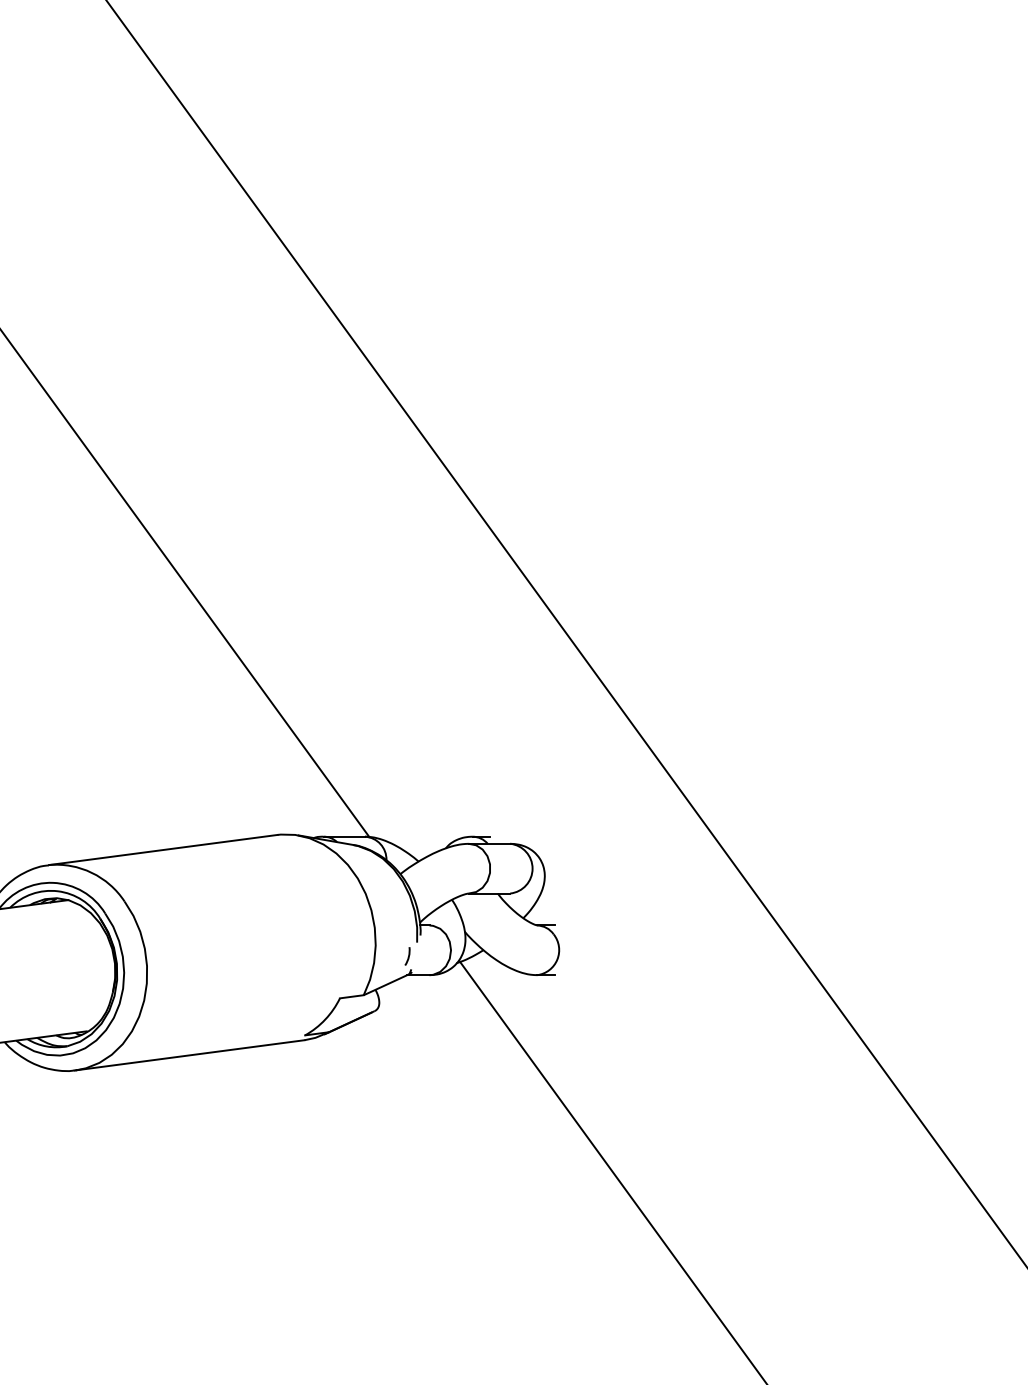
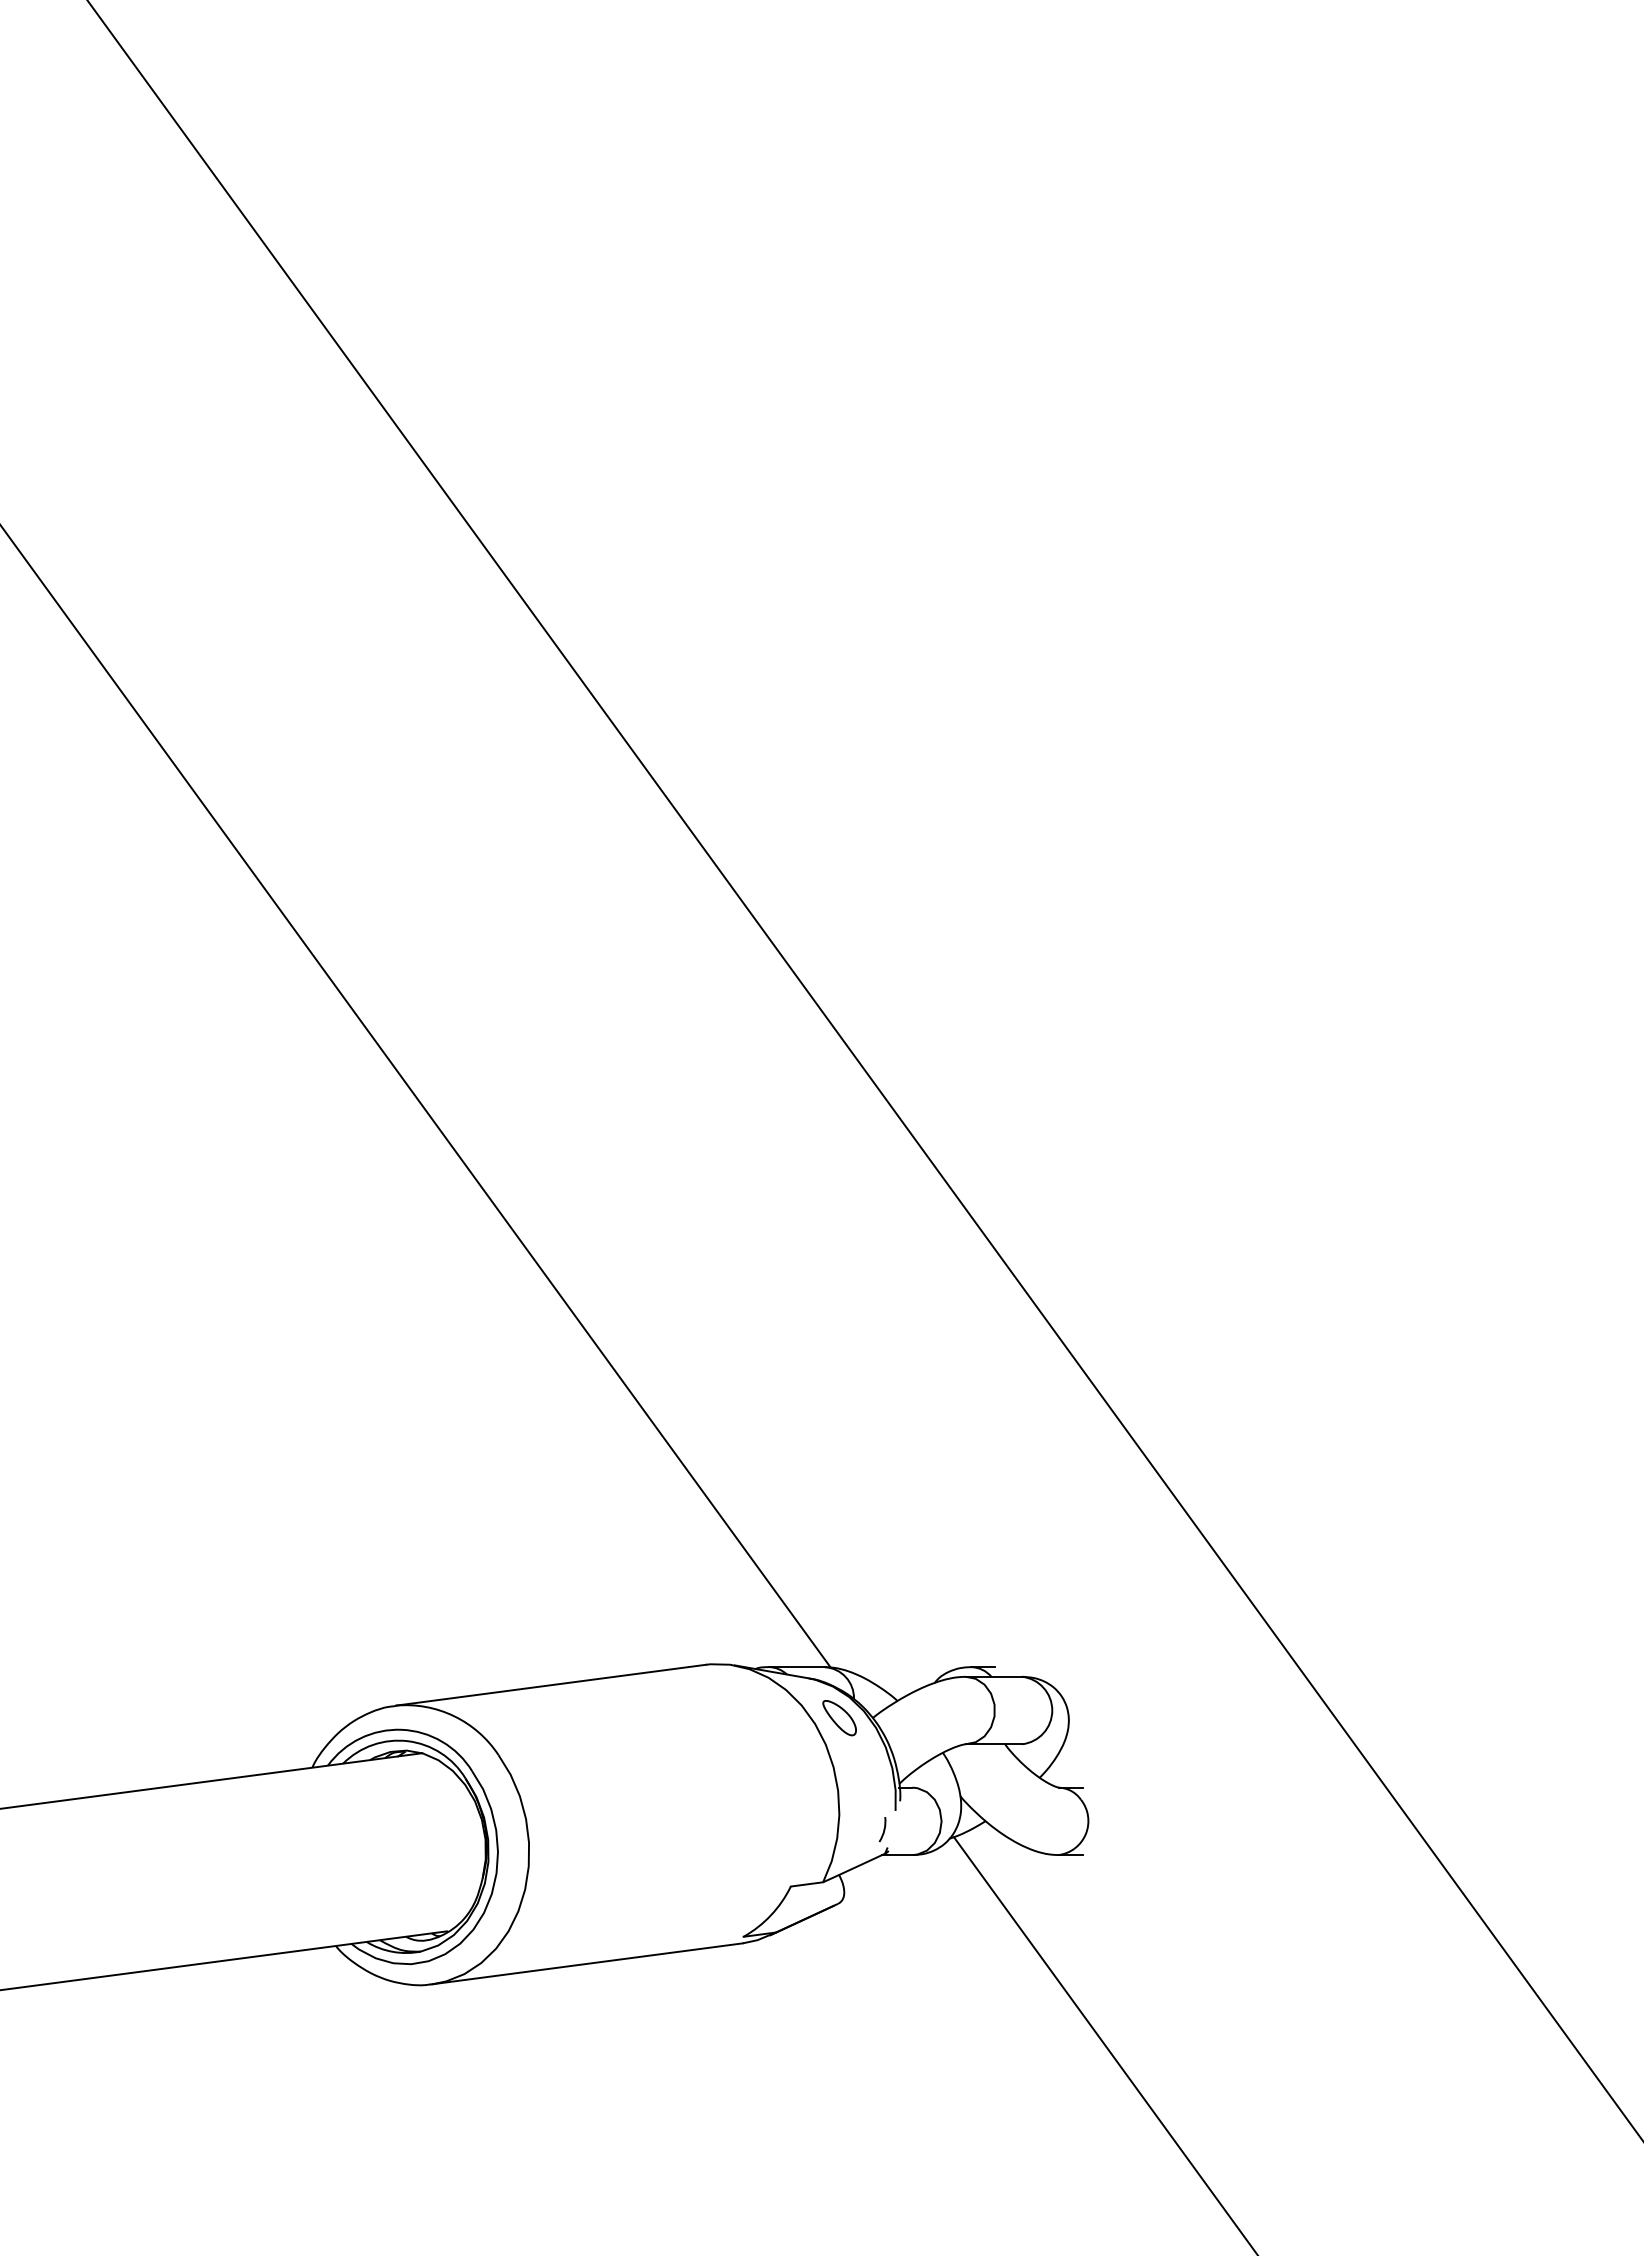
part: (375, 874) -> (839, 1718), added

